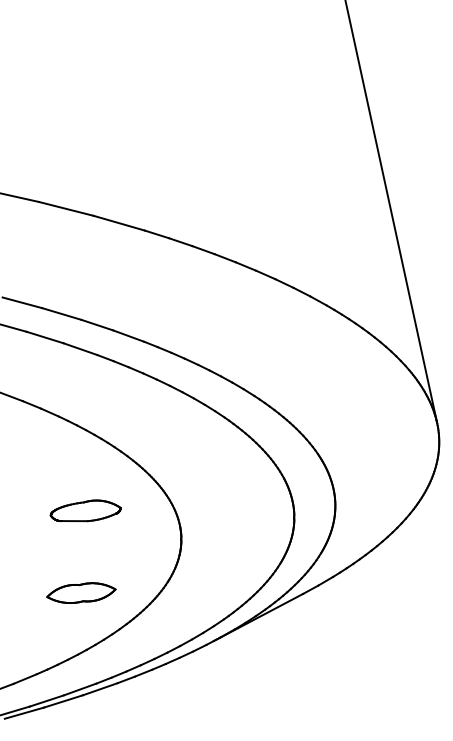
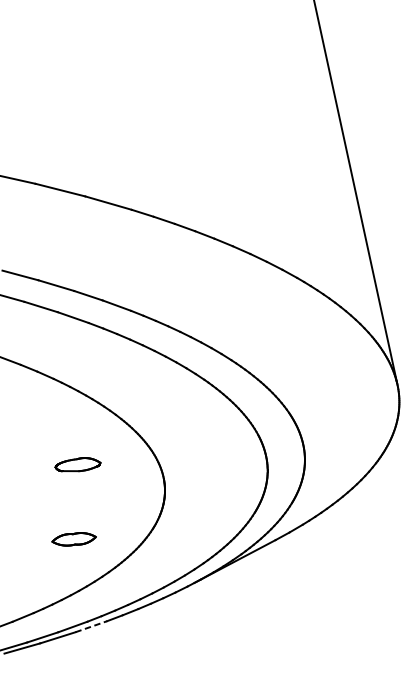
part: (85, 510) -> (77, 464), size x0.7
part: (81, 592) -> (74, 538), size x0.7
line: (100, 689) -> (91, 626), solid -> dashed

